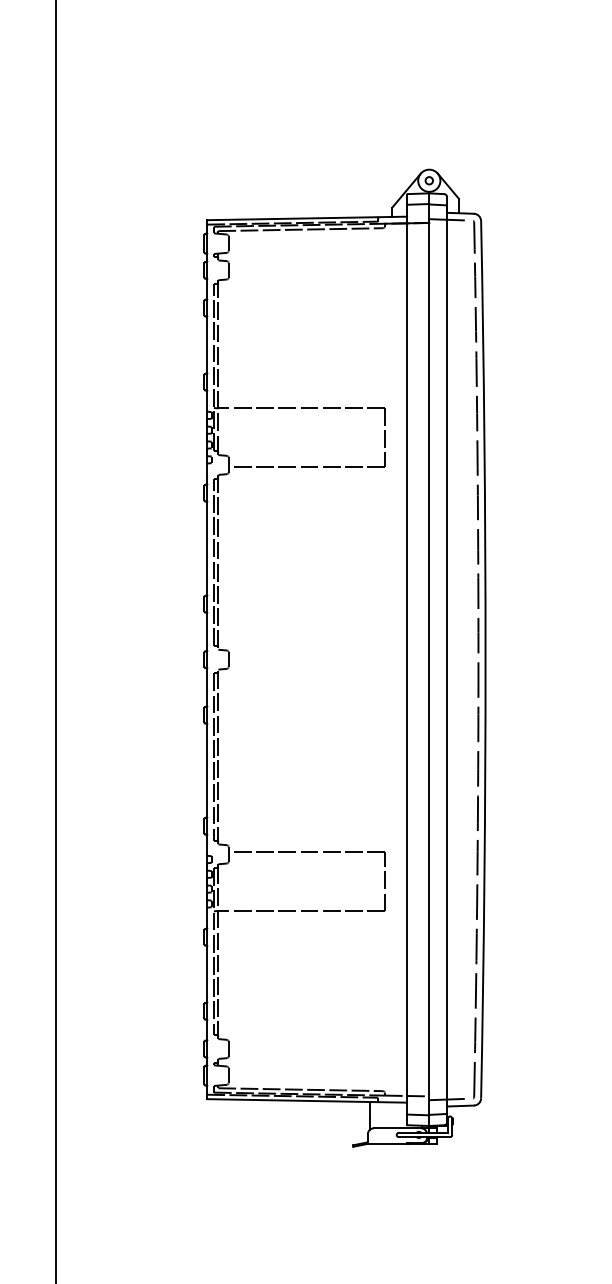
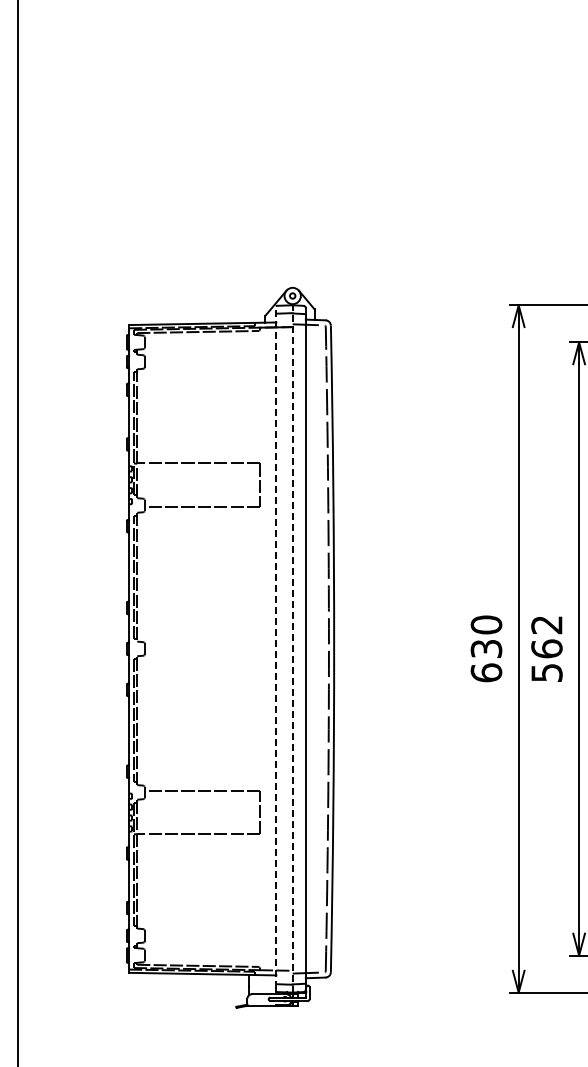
line: (407, 657) -> (276, 647), solid -> dashed
line: (429, 659) -> (292, 648), solid -> dashed

